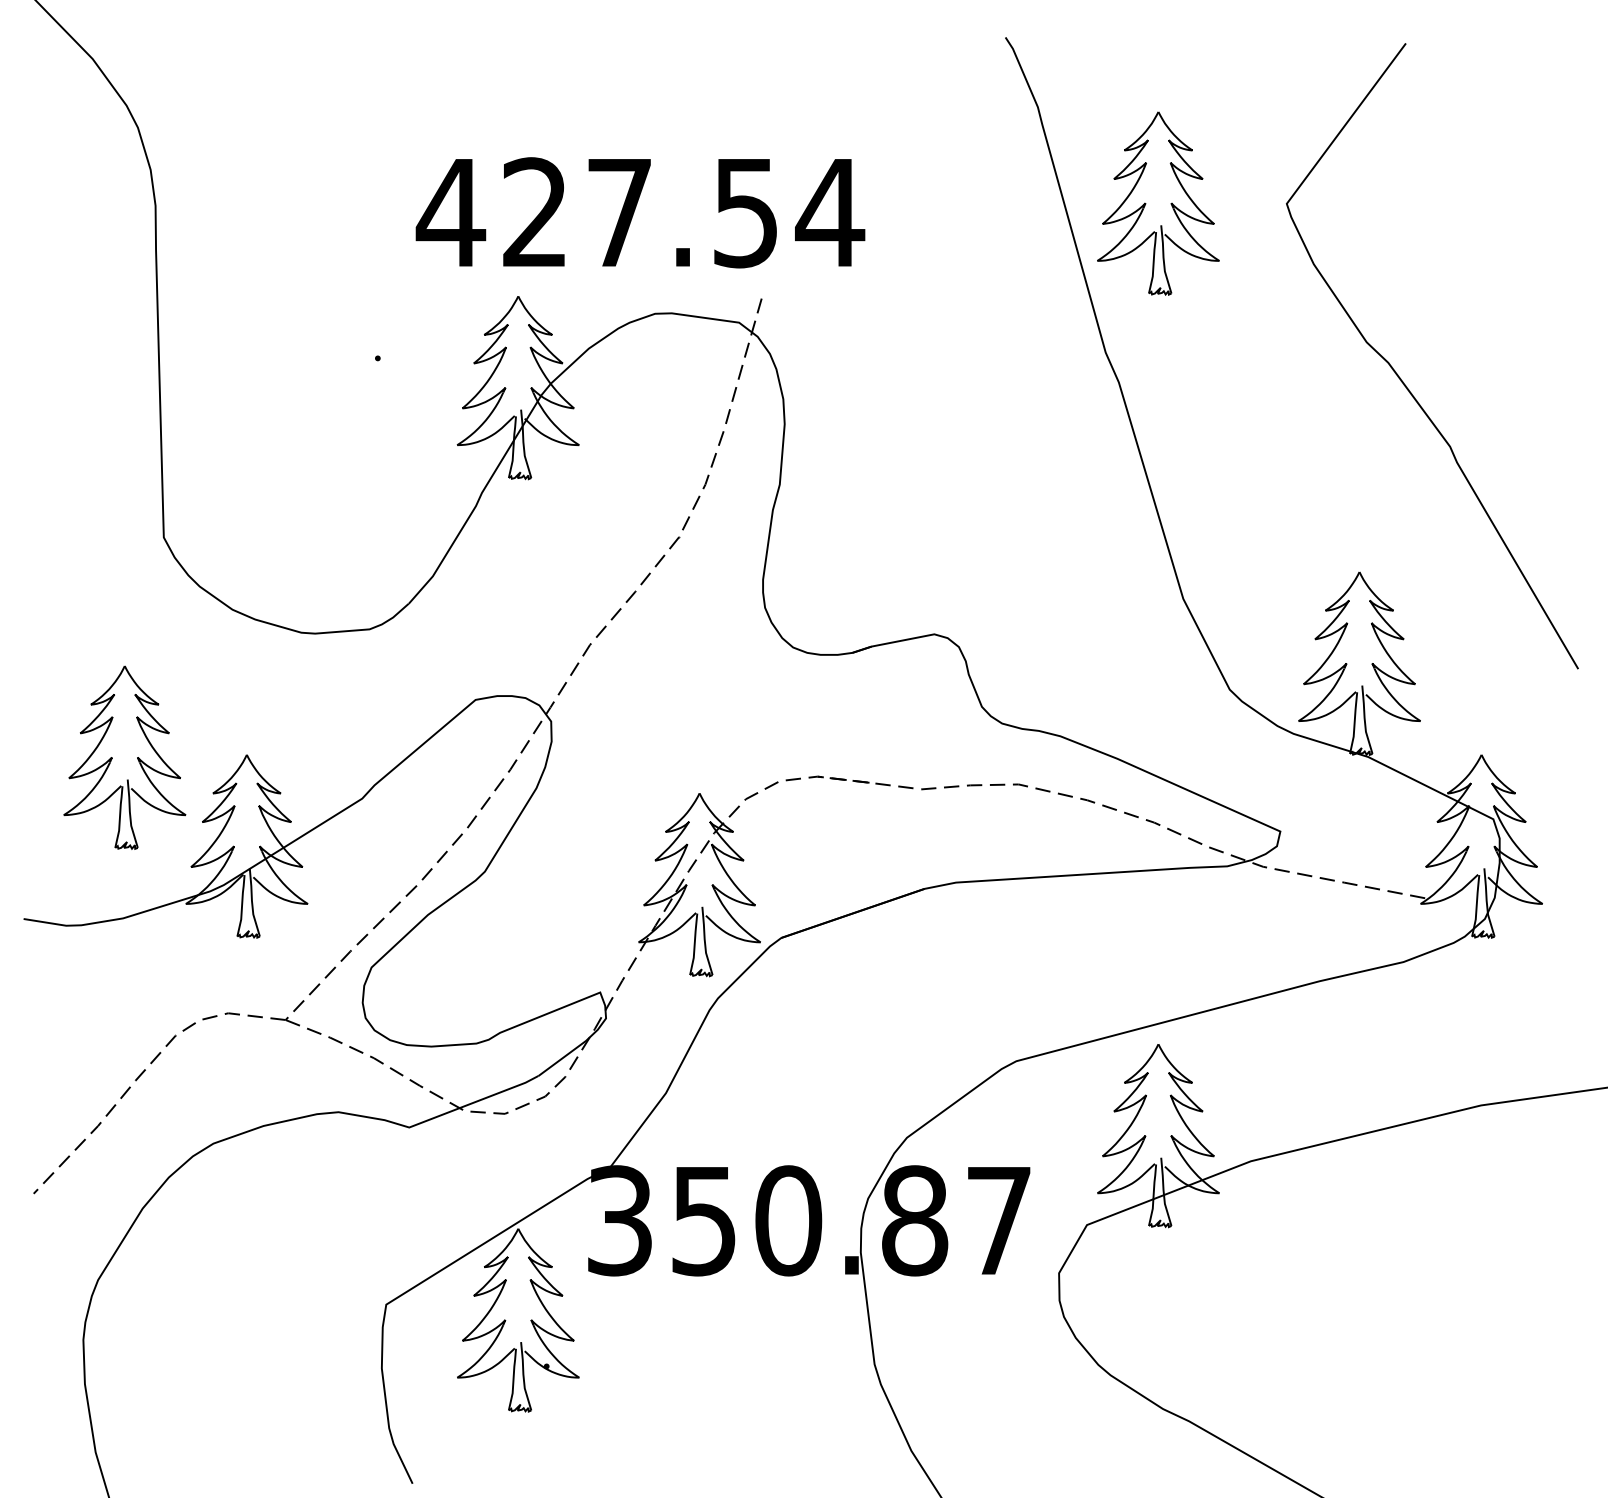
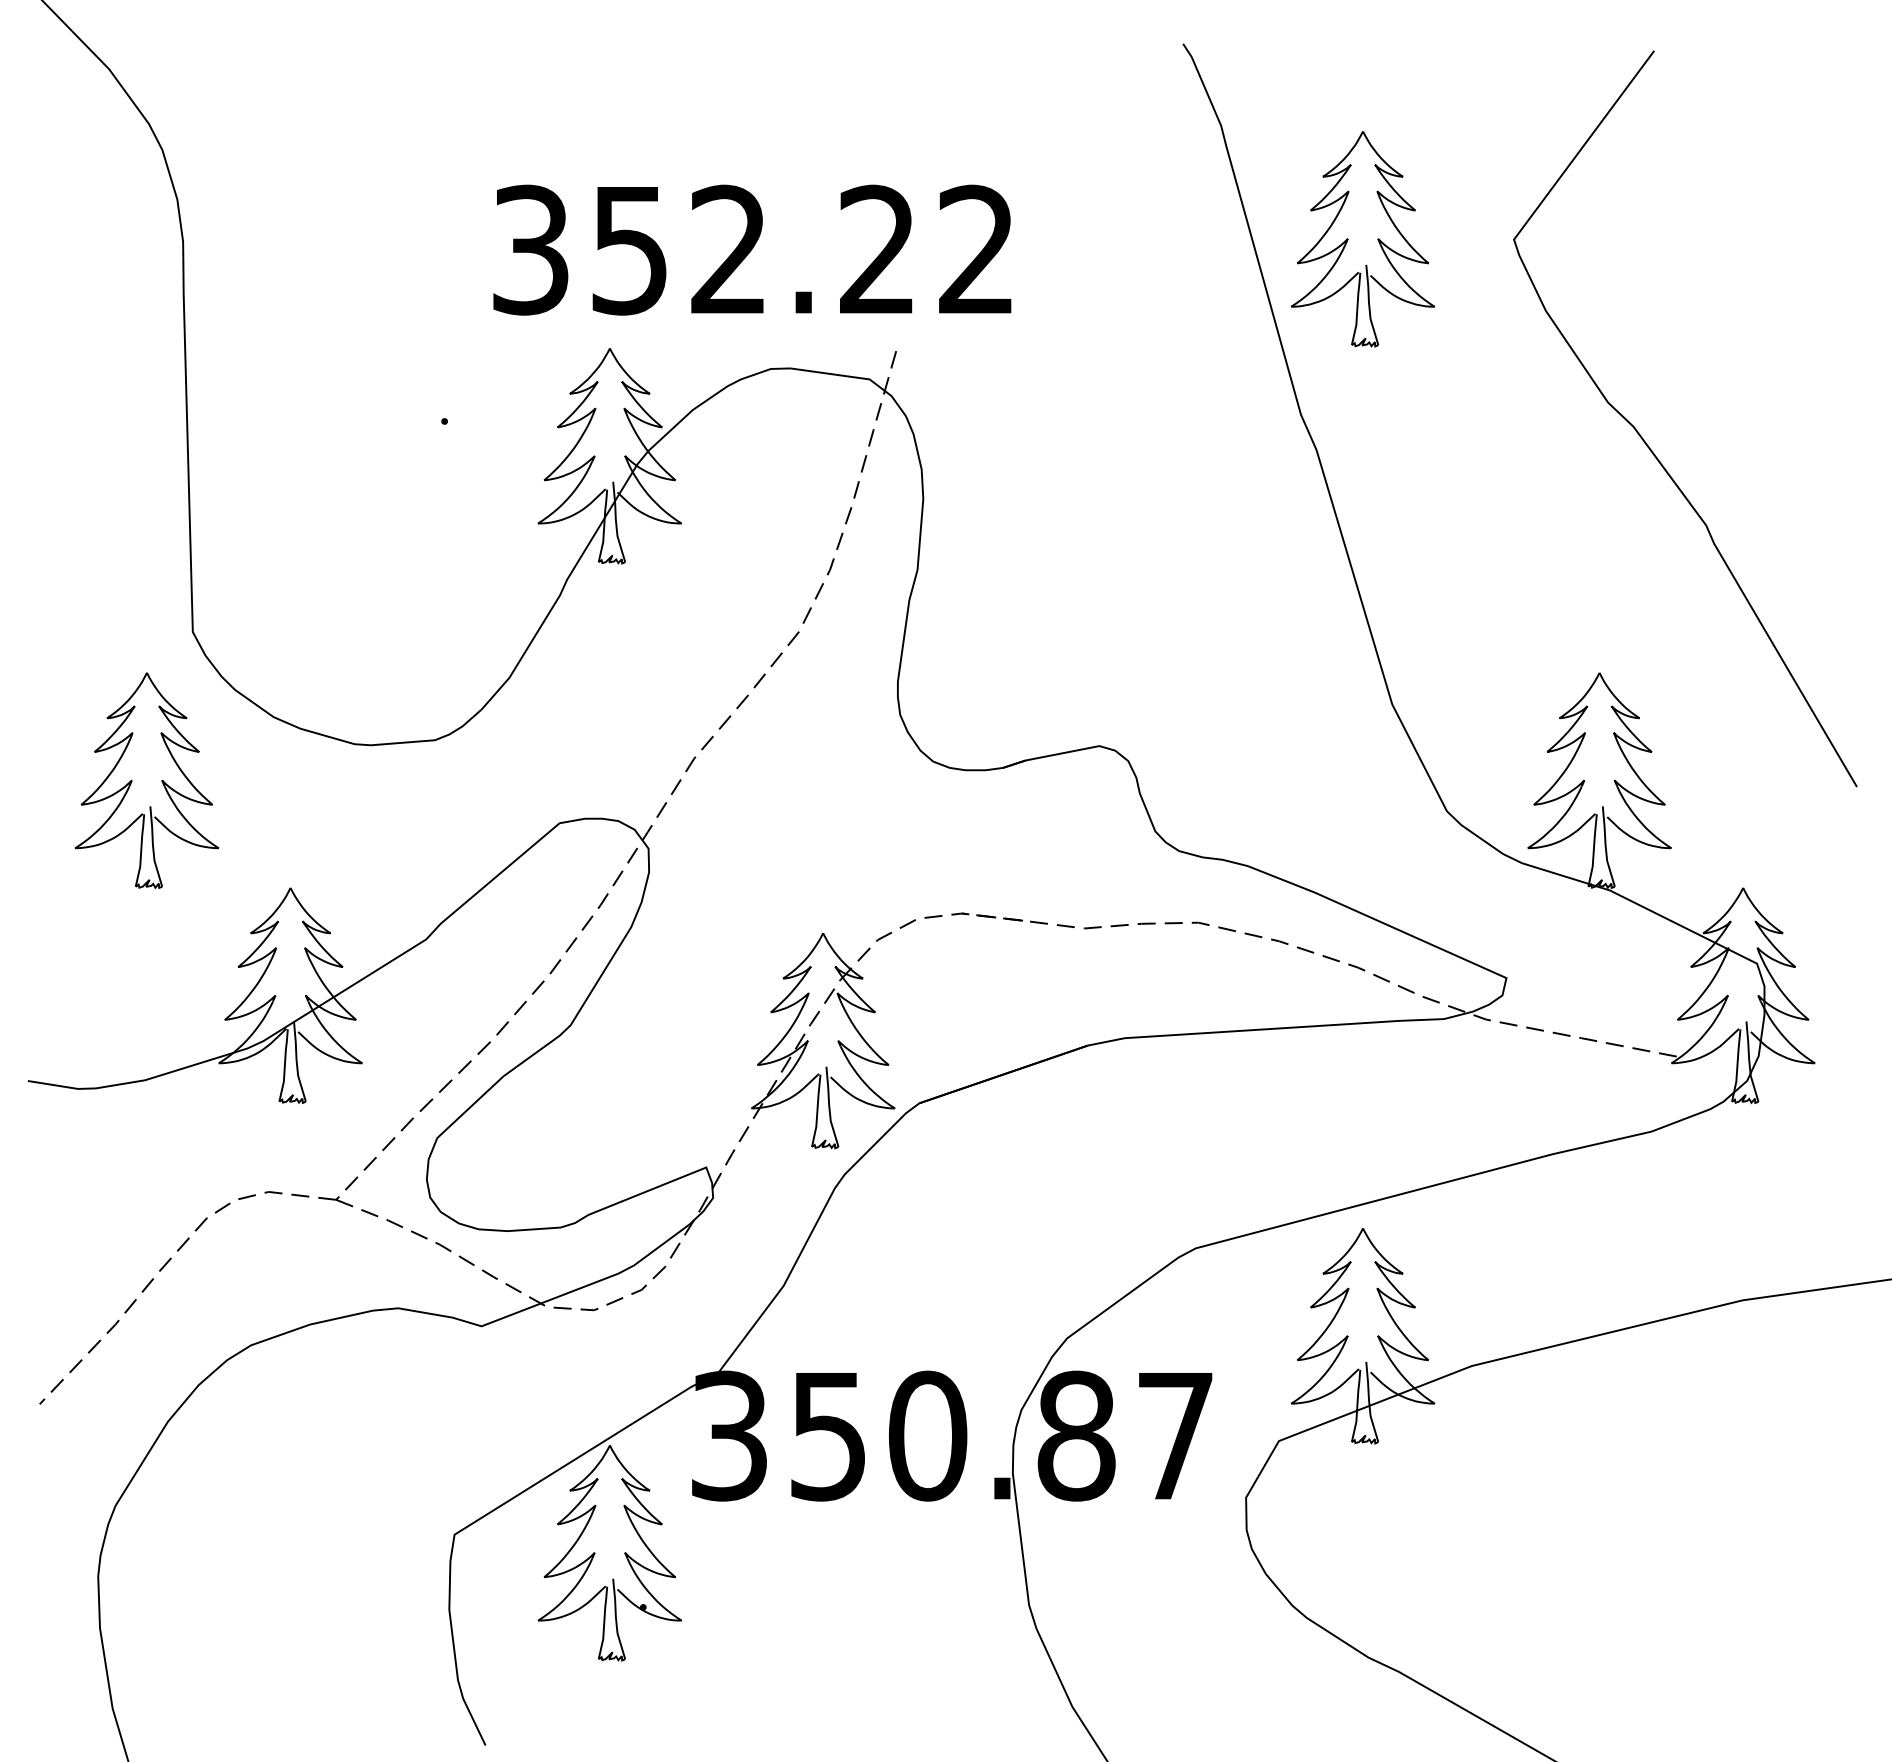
text: (640, 212) -> (753, 249), 427.54 -> 352.22
part: (112, 757) -> (132, 780), moved

